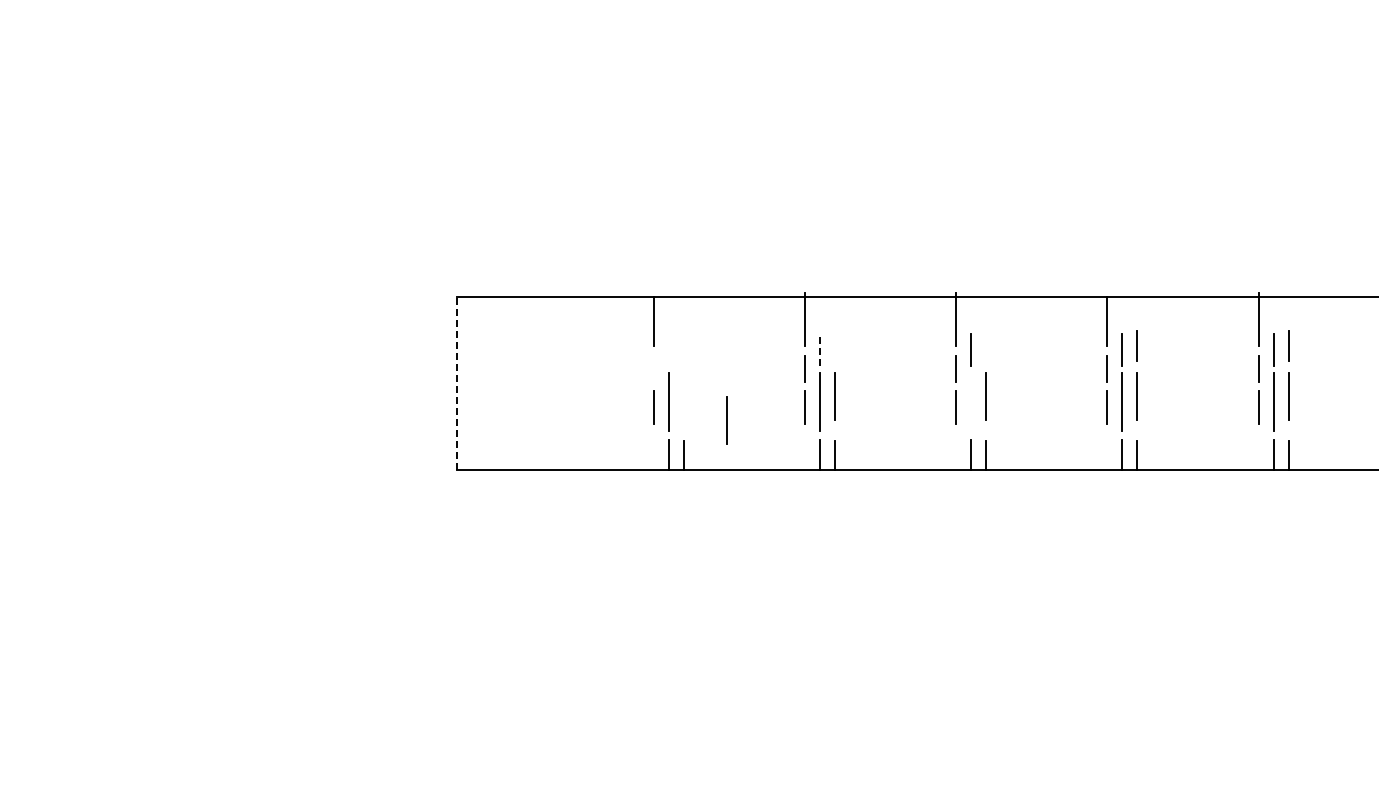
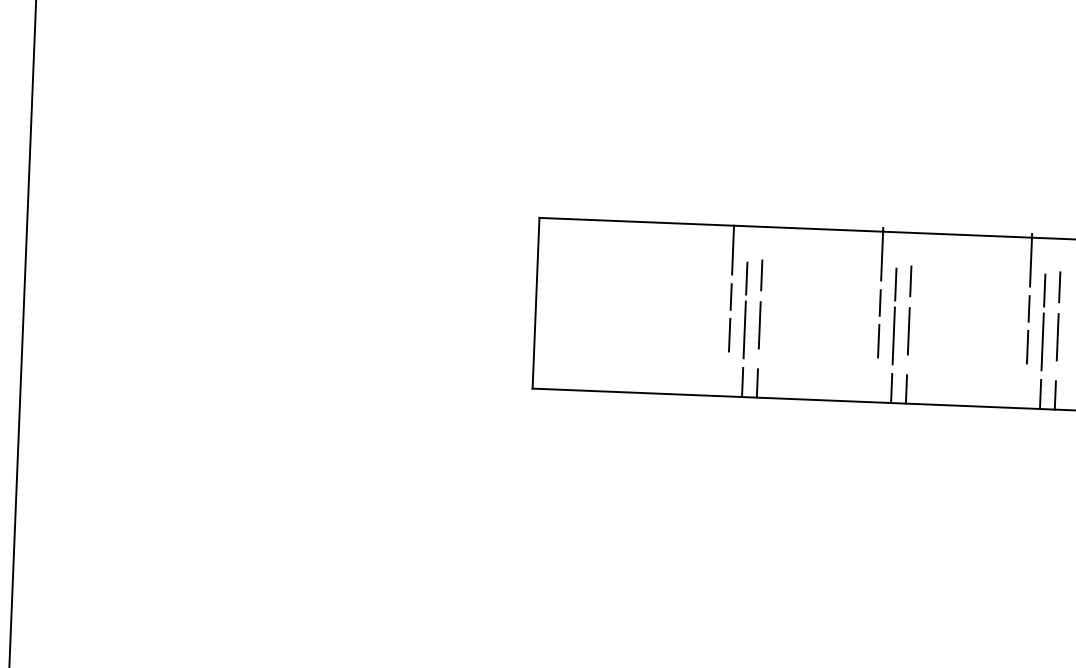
line: (683, 345) -> (761, 274), added
line: (835, 345) -> (911, 280), added
line: (986, 345) -> (1059, 286), added
line: (668, 349) -> (746, 278), added
line: (820, 349) -> (896, 284), dashed -> solid
line: (653, 369) -> (730, 297), added
line: (456, 383) -> (536, 303), dashed -> solid
line: (971, 401) -> (1042, 341), added
line: (726, 420) -> (759, 325), moved

